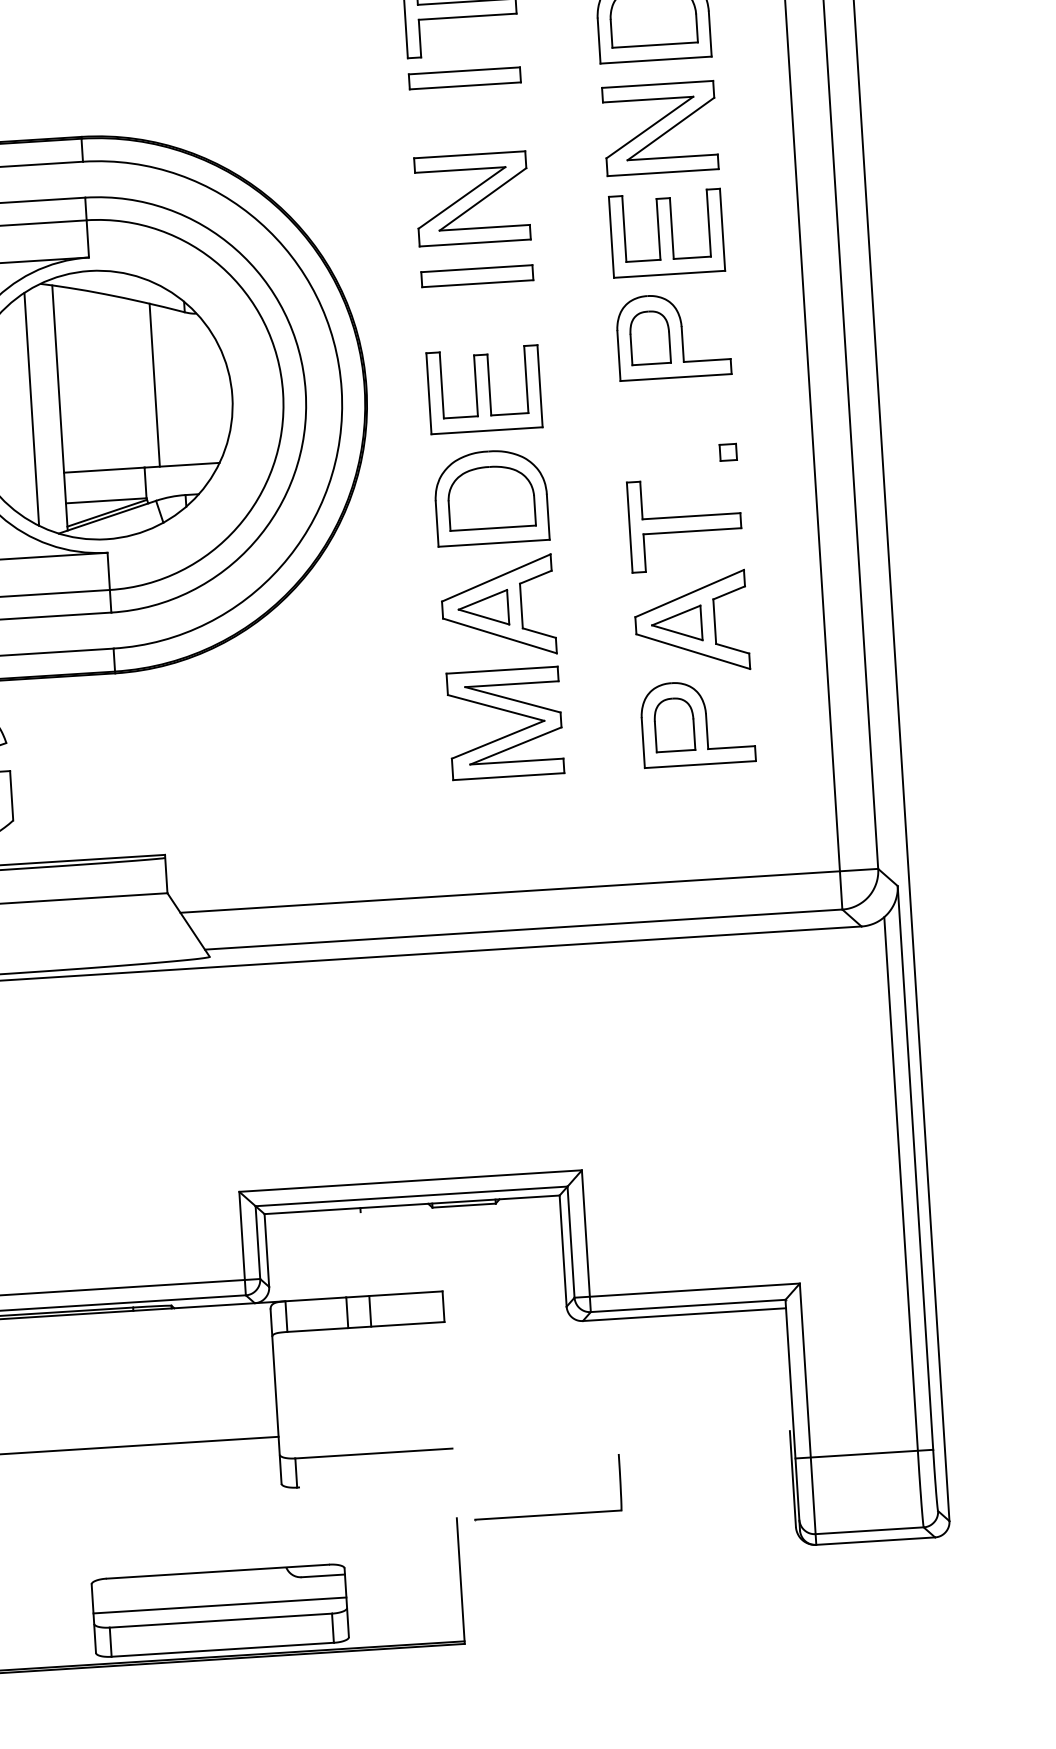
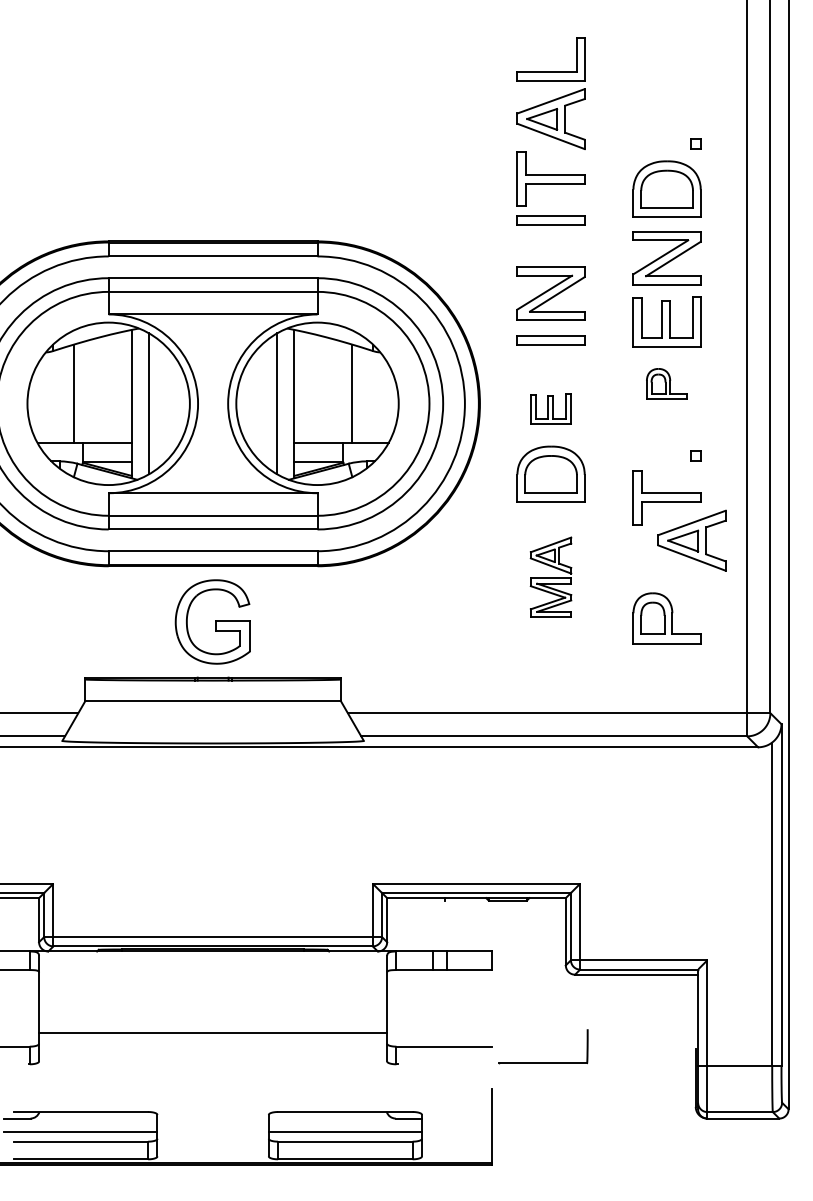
part: (672, 335) -> (666, 383), size x0.6
part: (483, 388) -> (550, 408), size x0.6
part: (690, 622) -> (691, 540), moved
part: (501, 667) -> (550, 577), size x0.6
part: (549, 1513) -> (543, 1062), moved

